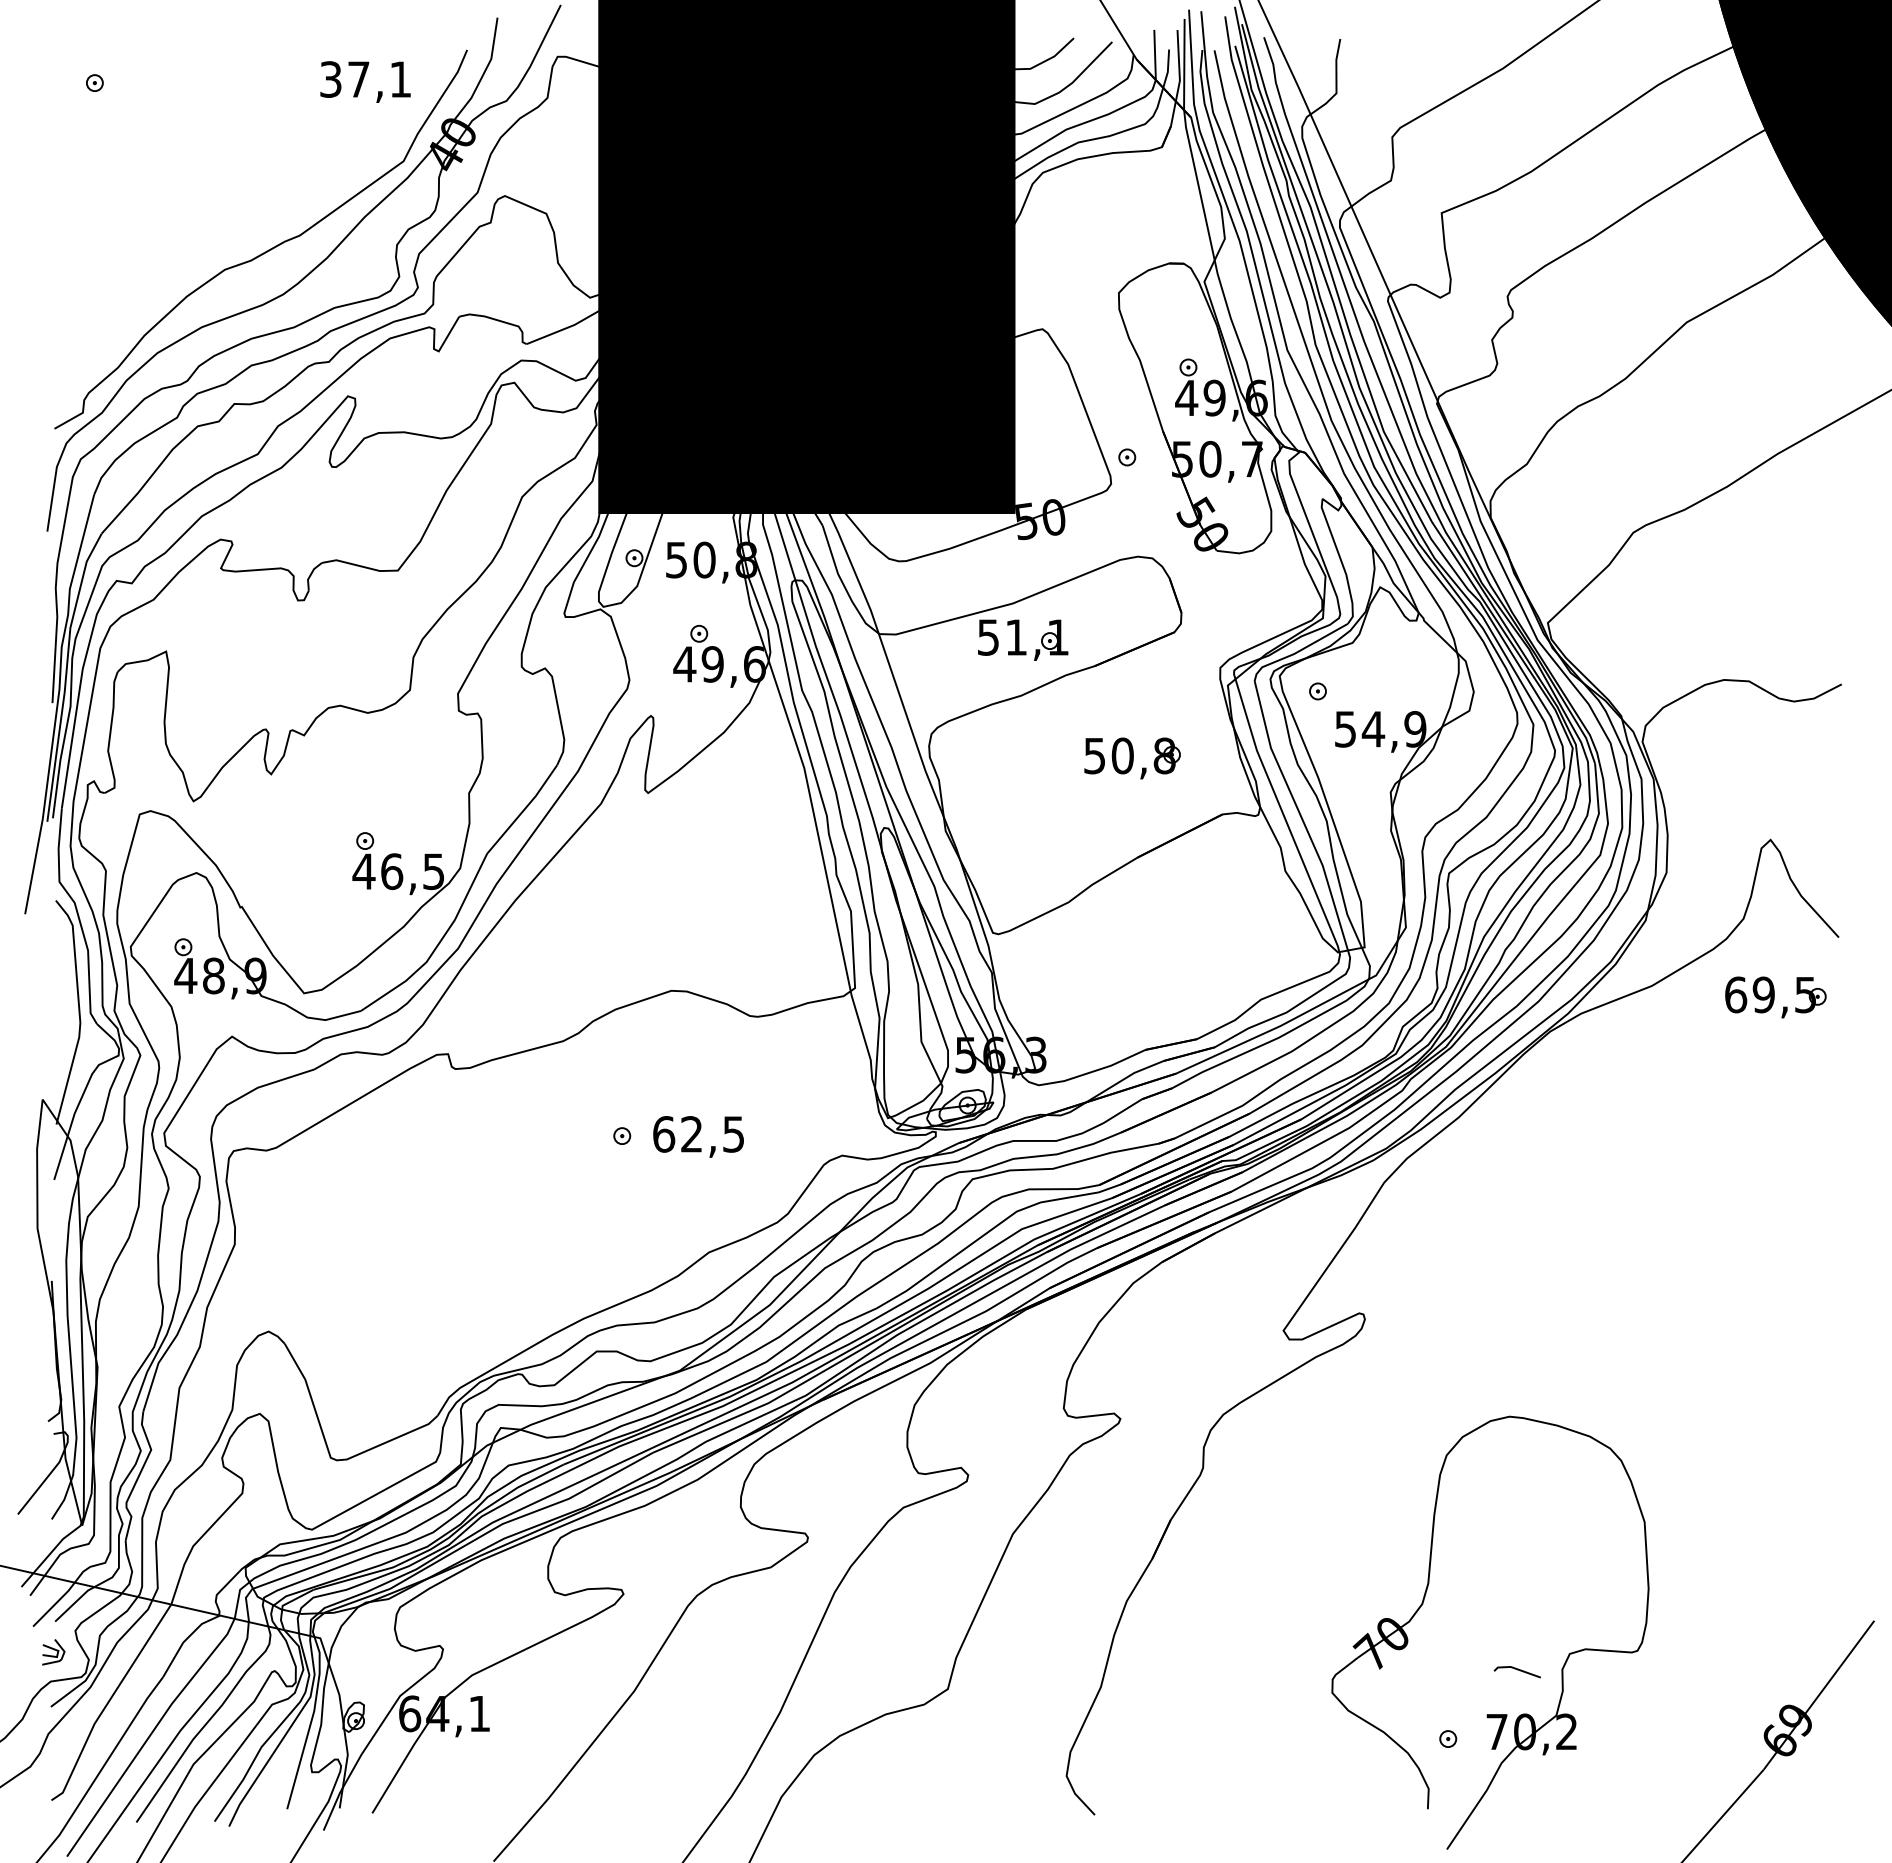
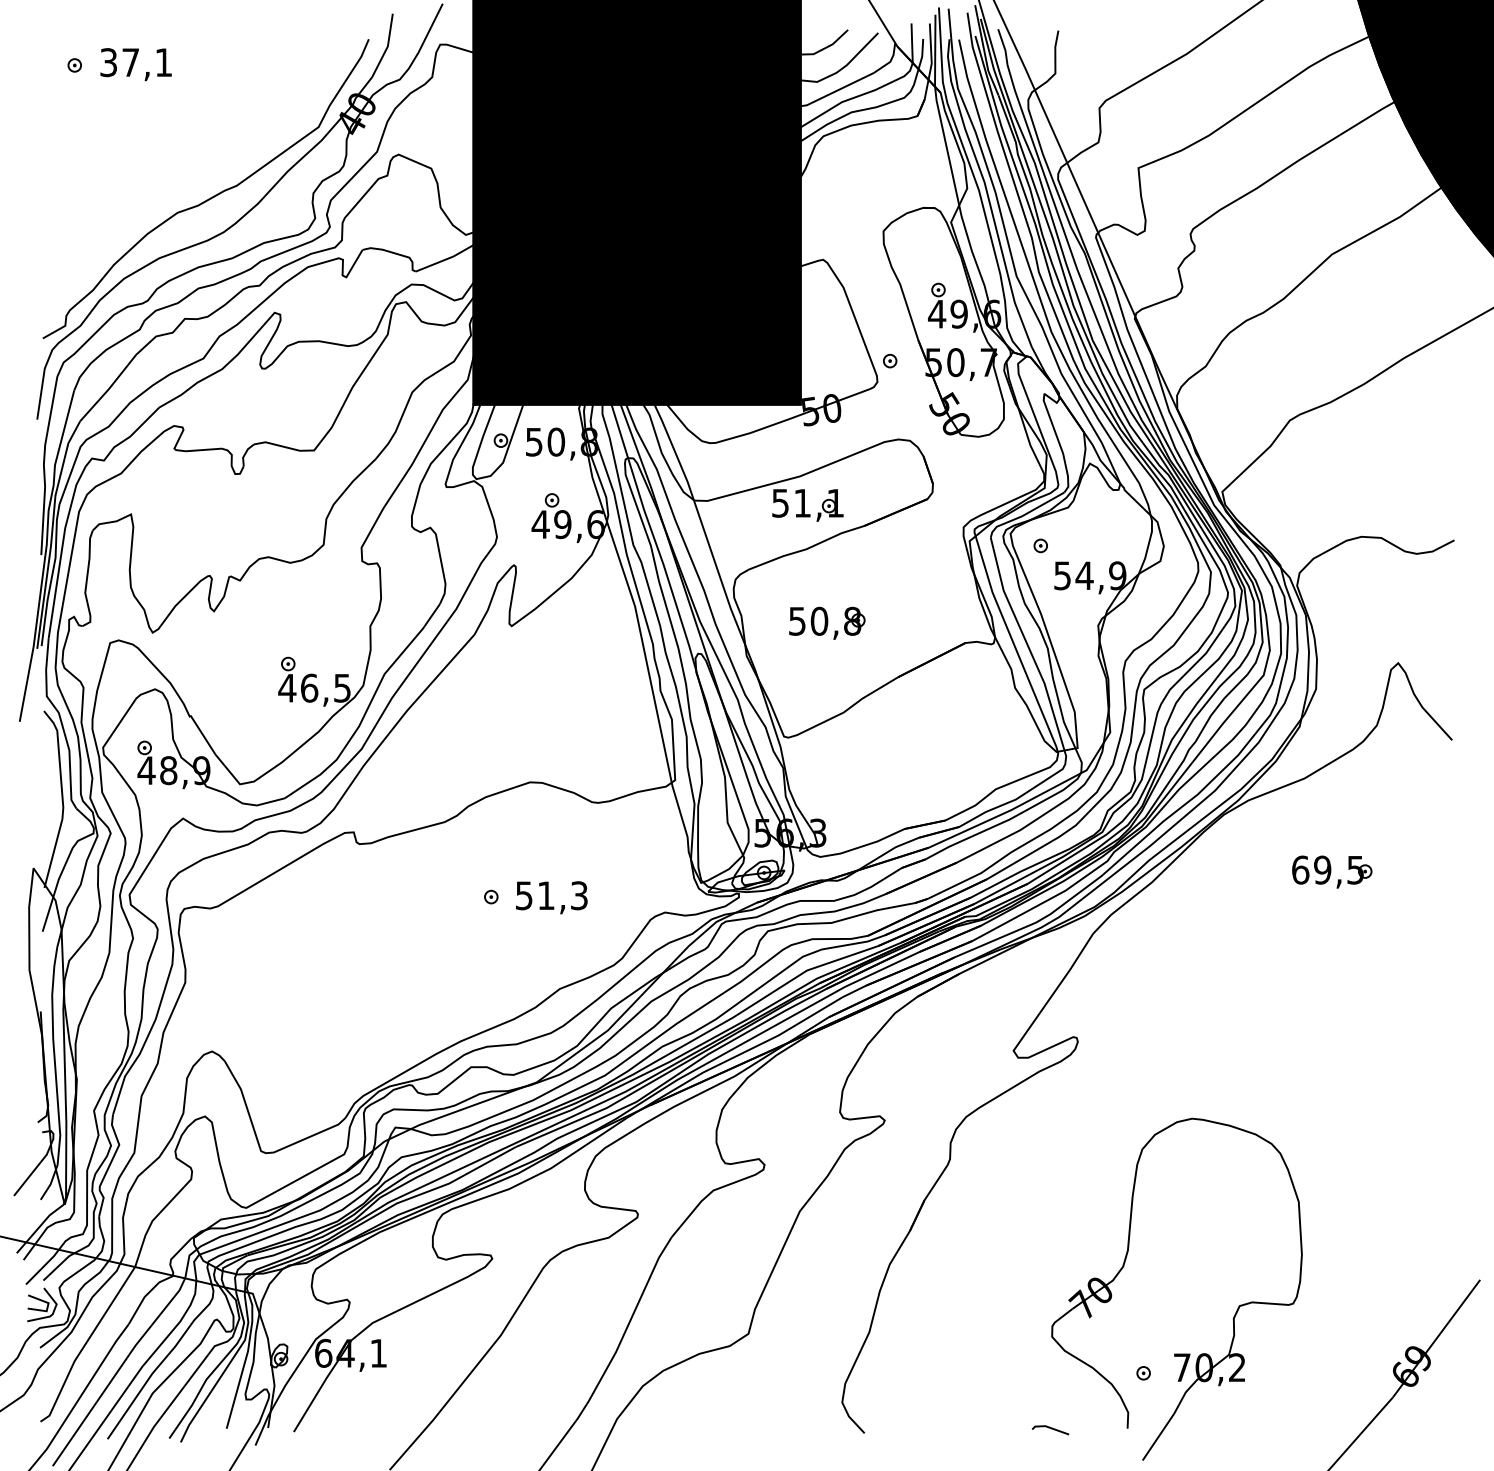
text: (365, 81) -> (136, 64), moved
part: (1132, 758) -> (827, 623), moved
part: (1775, 997) -> (1331, 872), moved
text: (698, 1134) -> (551, 895), 62,5 -> 51,3
part: (53, 1651) -> (42, 1304), size x1.67
line: (1517, 1670) -> (1050, 1428), moved

